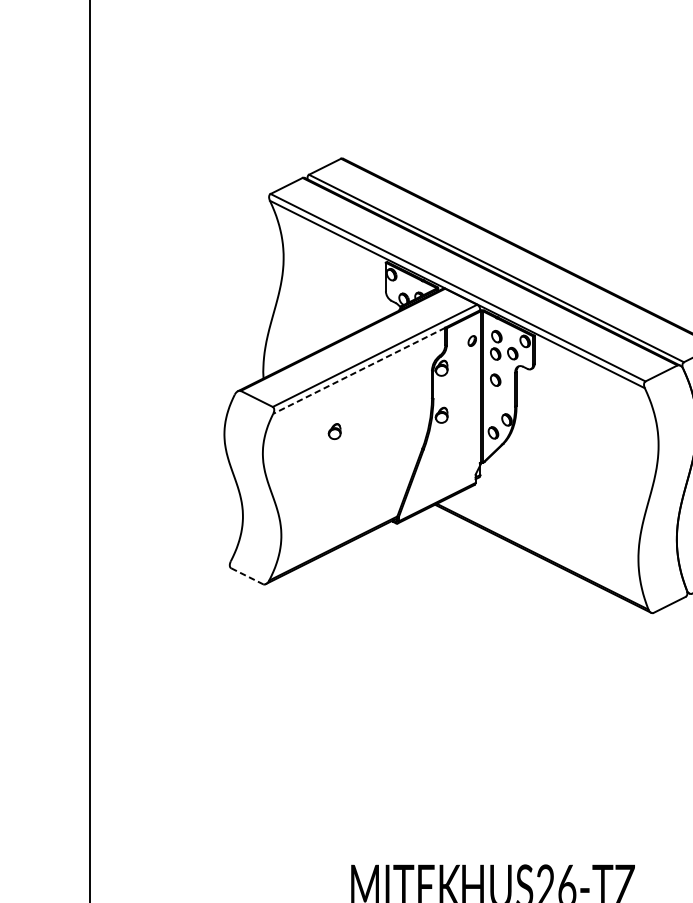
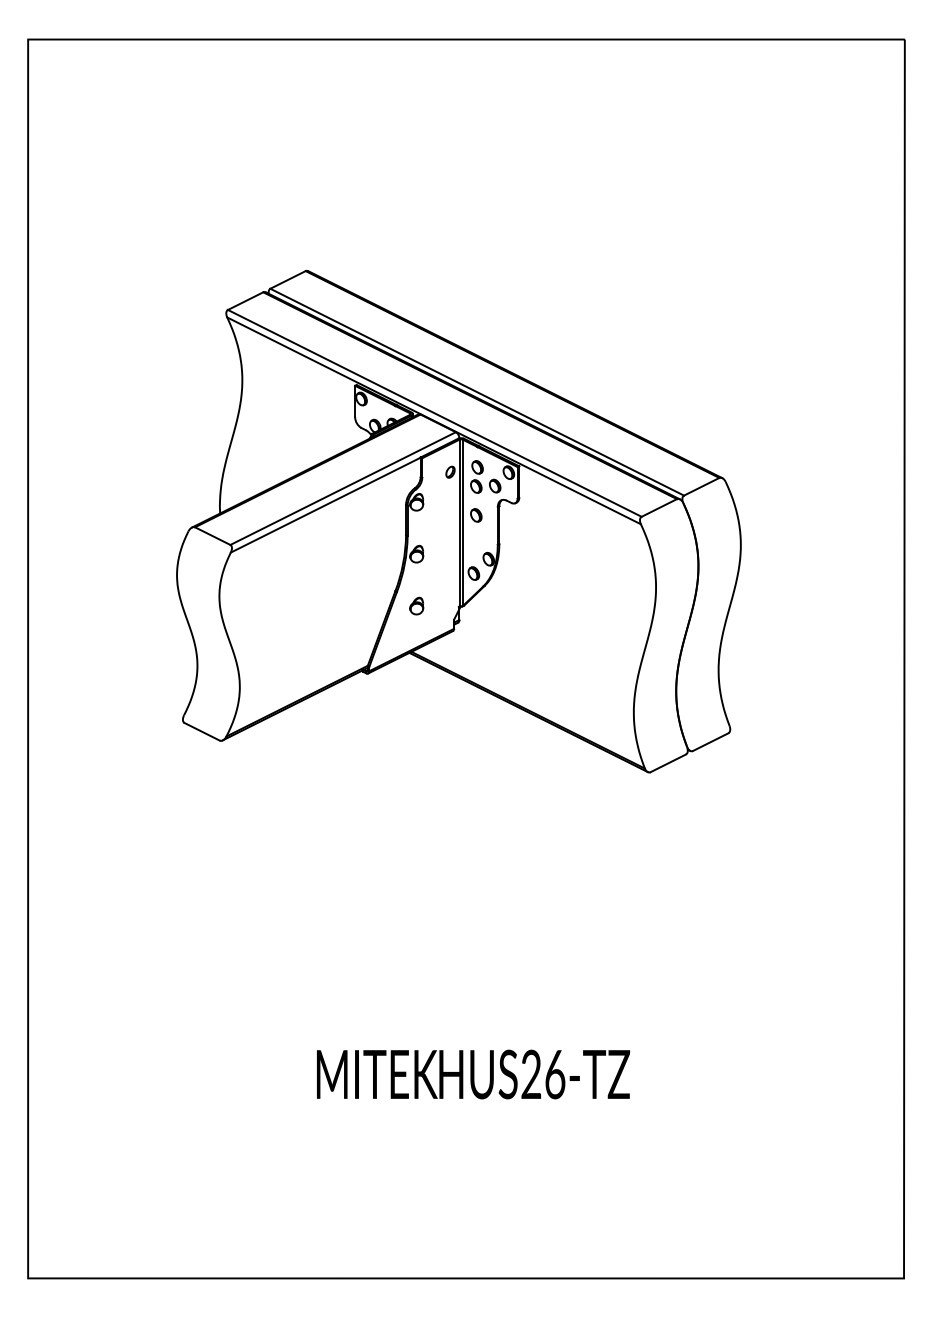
line: (359, 371) -> (325, 505), dashed -> solid
part: (334, 431) -> (416, 605), moved
line: (247, 576) -> (202, 731), dashed -> solid

